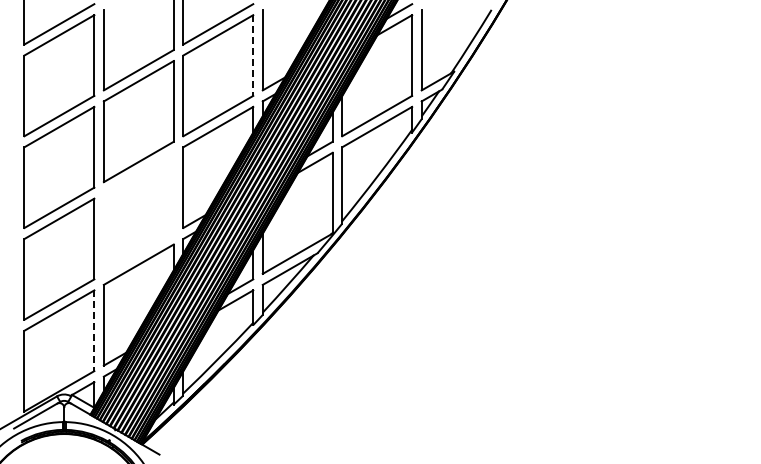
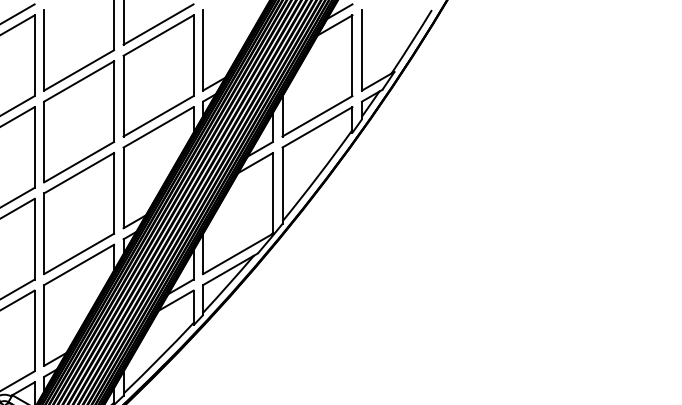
line: (253, 56) -> (193, 56), dashed -> solid
part: (138, 212) -> (78, 212), added
line: (94, 331) -> (34, 331), dashed -> solid

